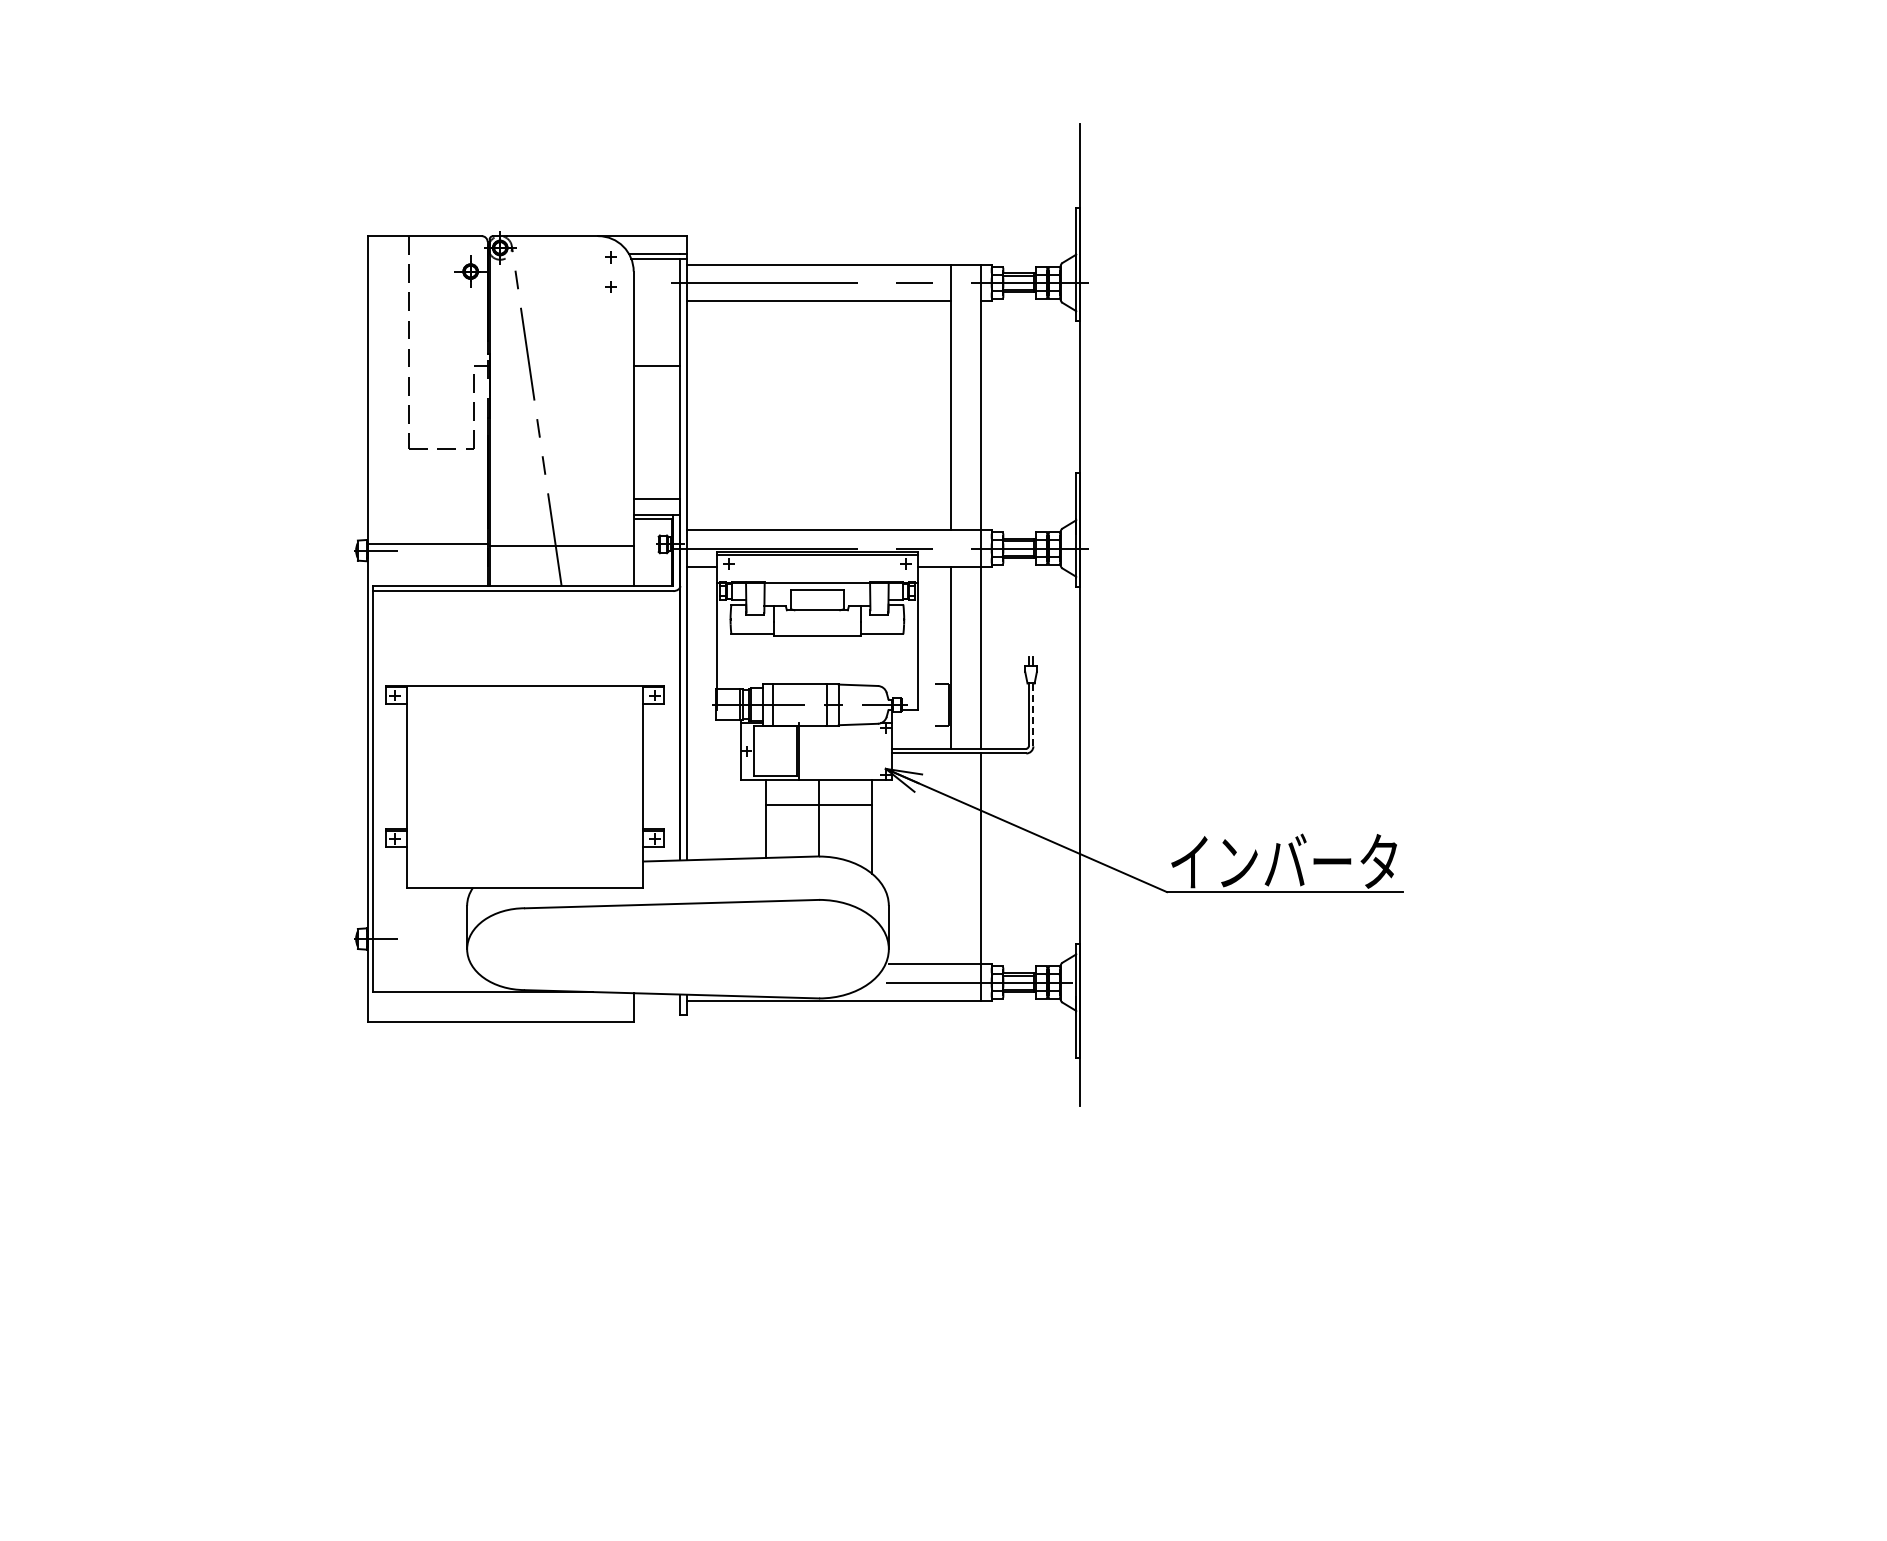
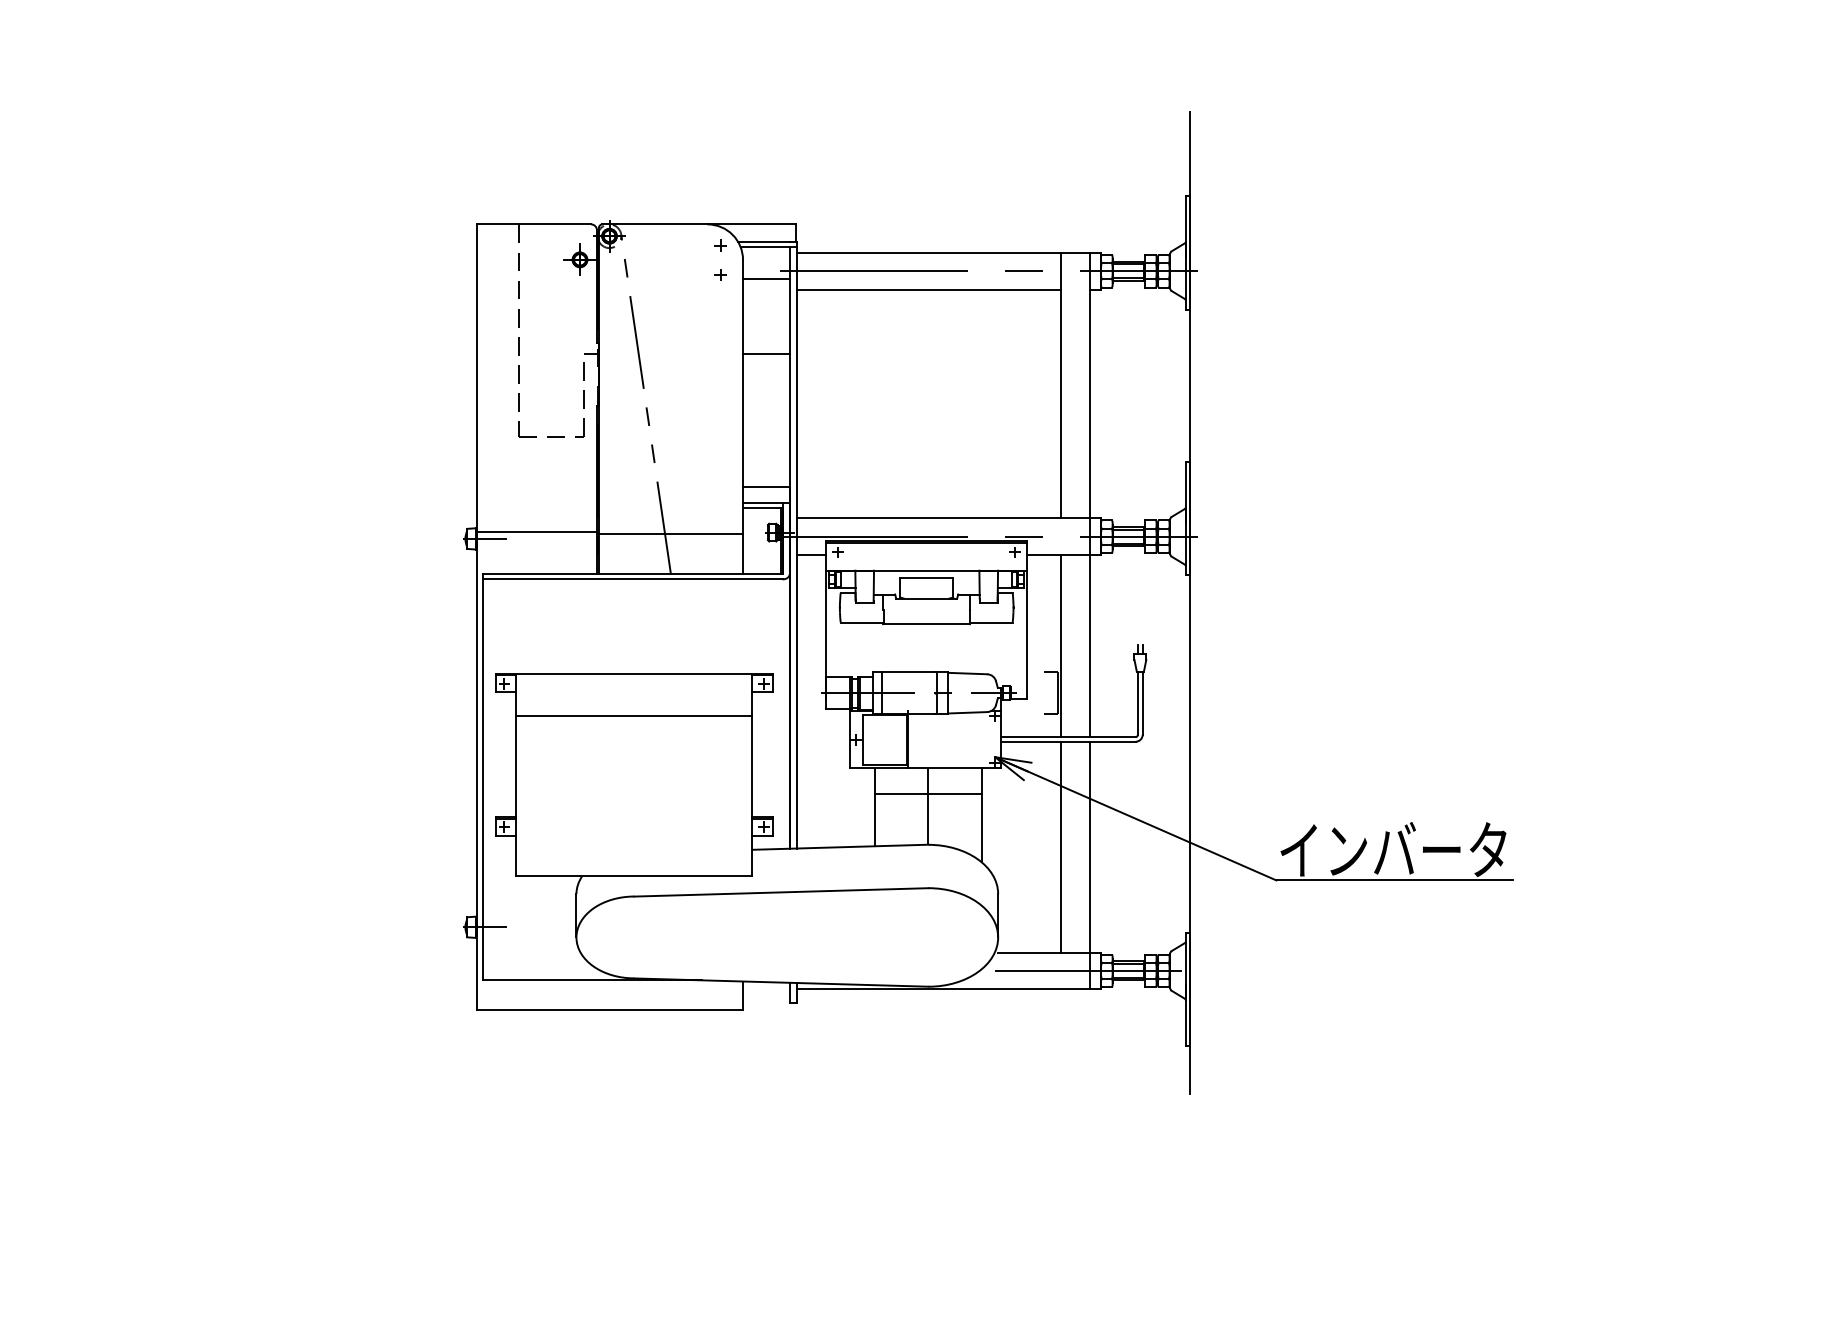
line: (656, 290) -> (765, 278), added
line: (1033, 714) -> (1142, 702), dashed -> solid
line: (524, 727) -> (633, 715), added
line: (951, 858) -> (1060, 846), added

